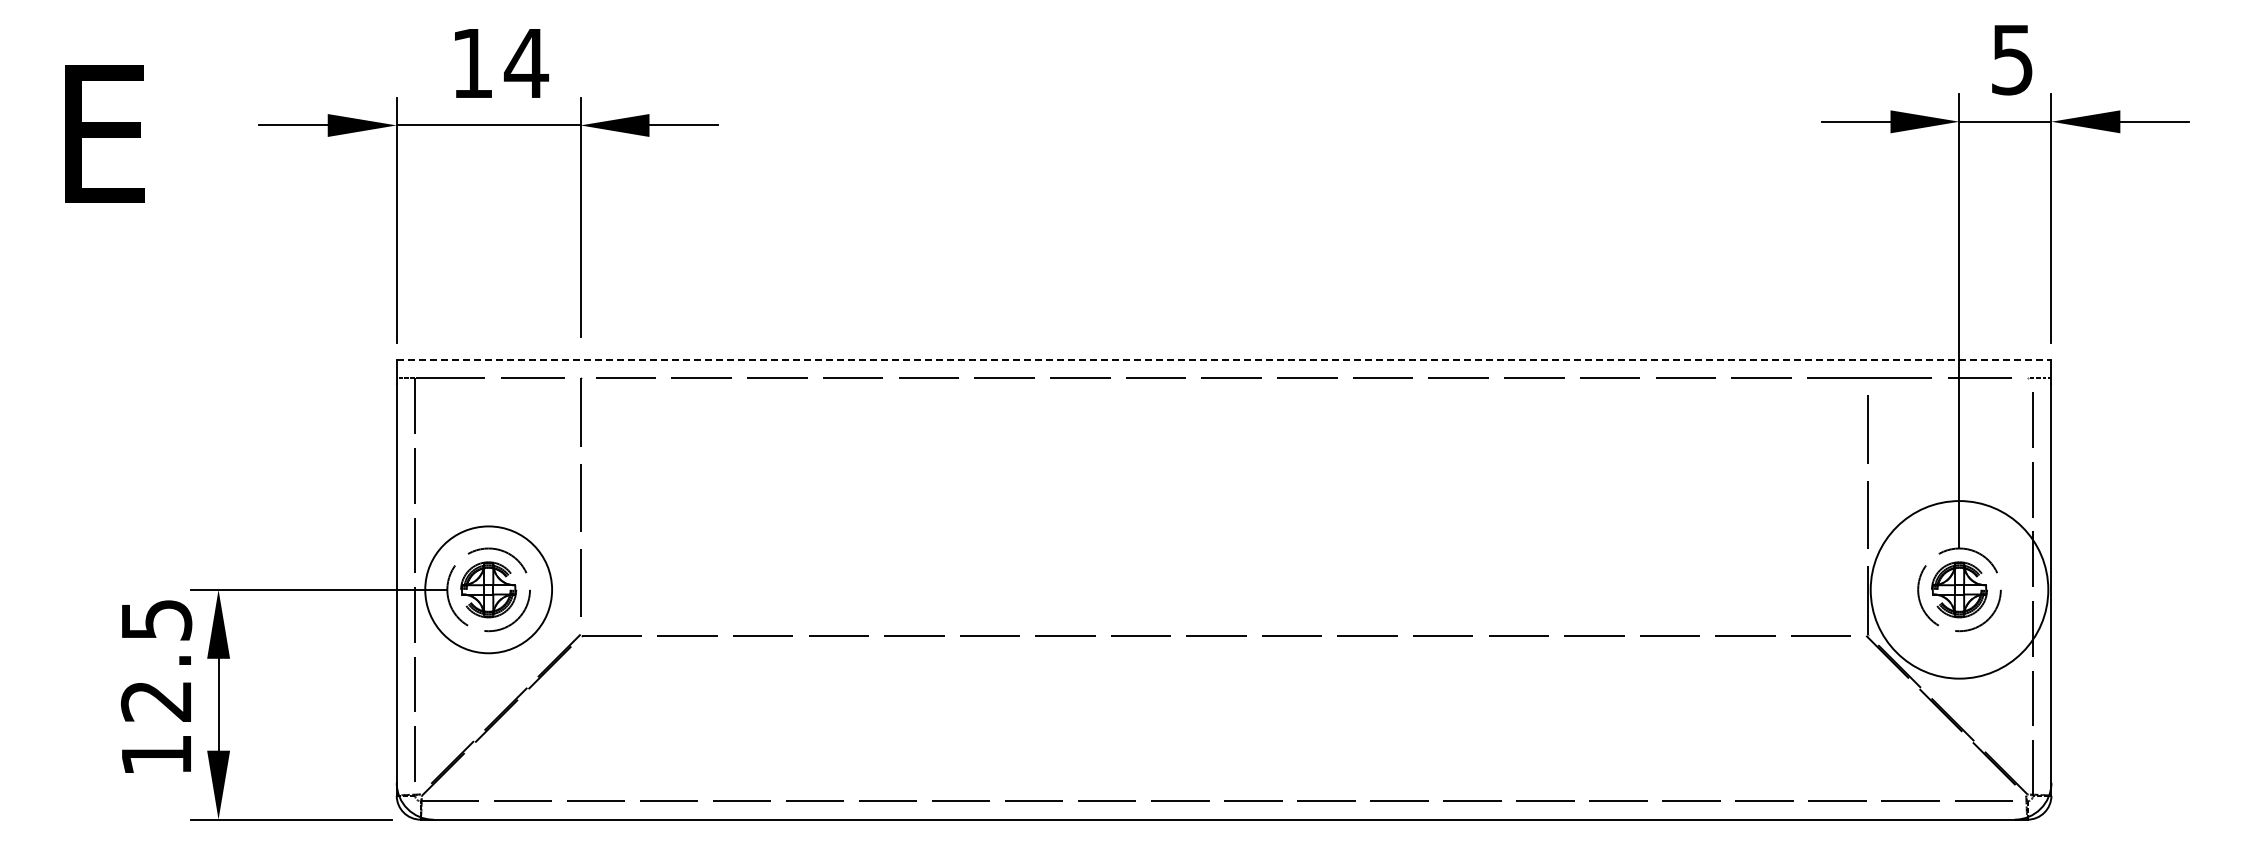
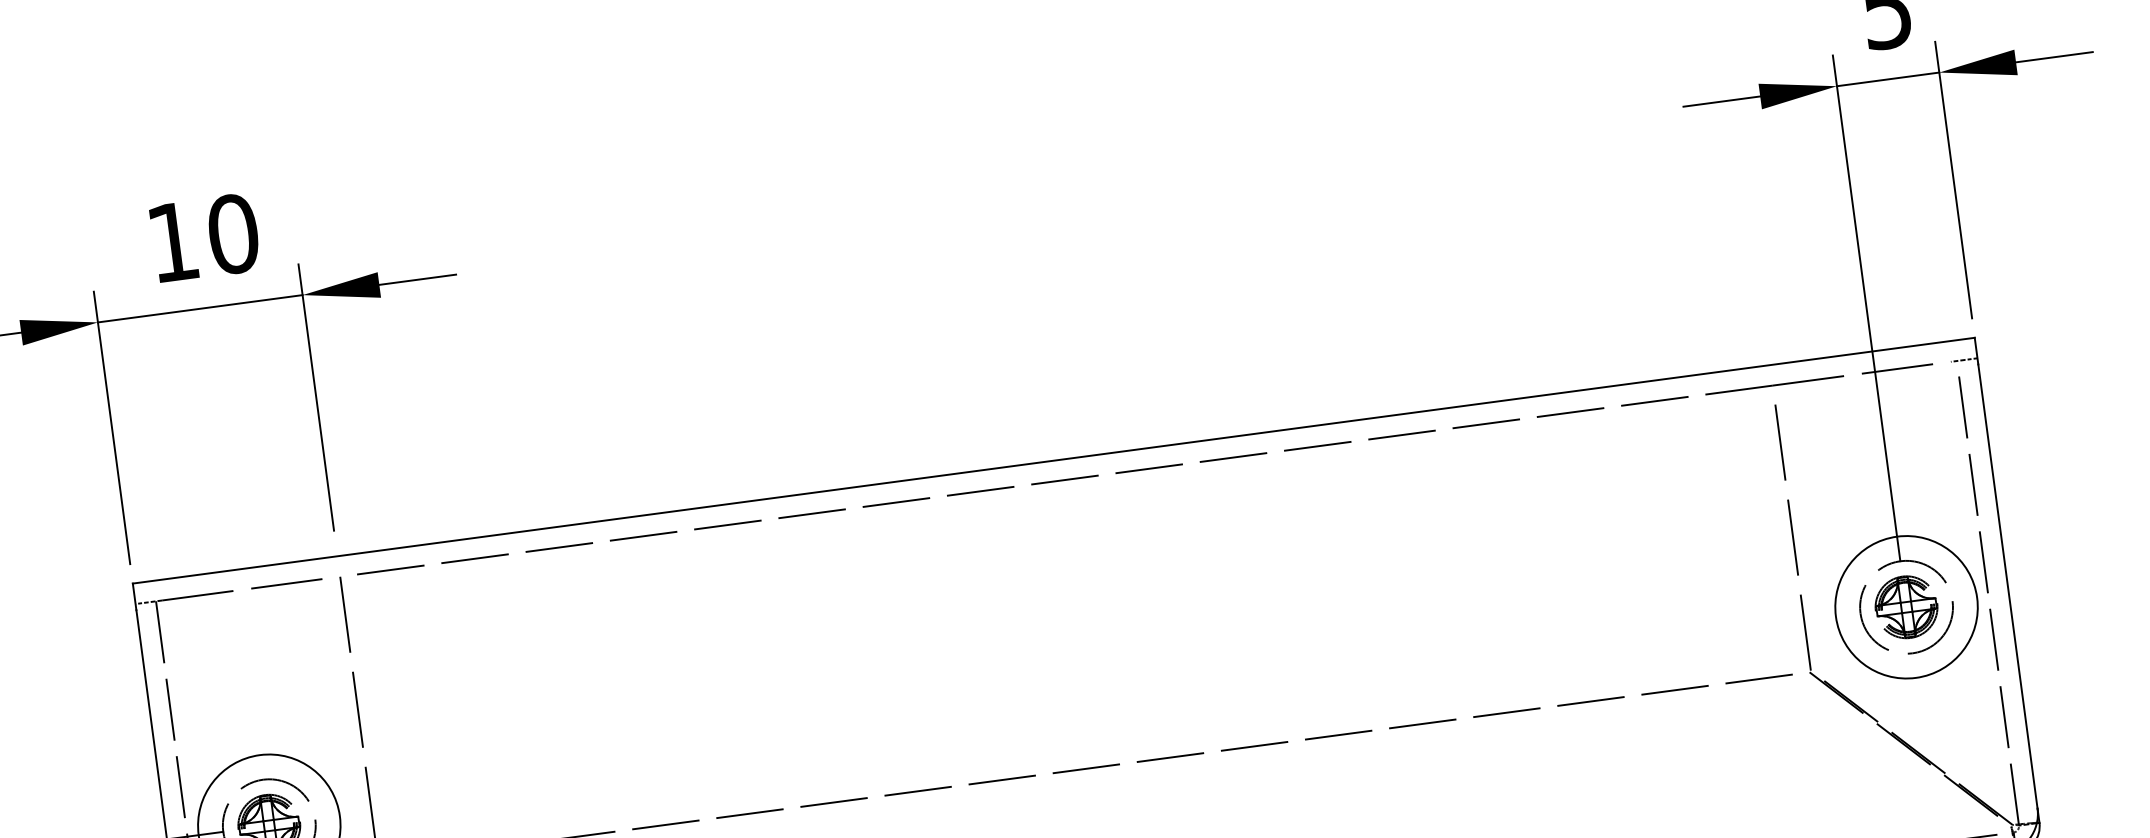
text: (526, 63) -> (233, 234), 14 -> 10
line: (1224, 360) -> (1054, 461), dashed -> solid
circle: (1959, 589) -> (1906, 606), size x0.71

